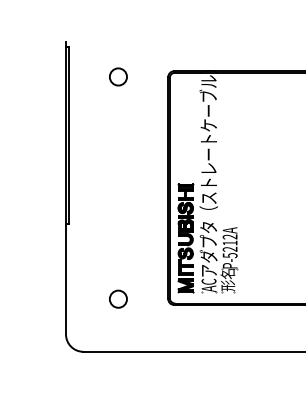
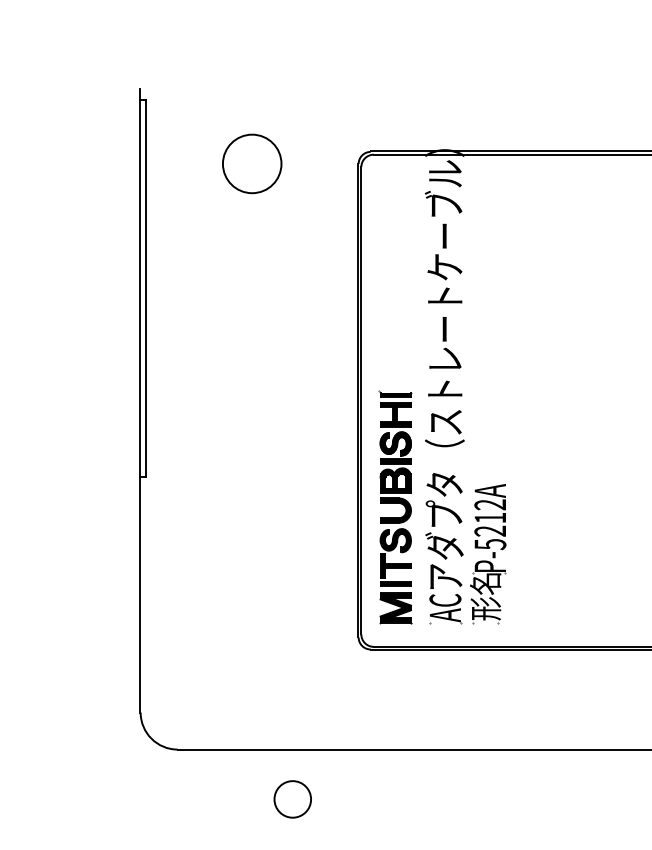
circle: (118, 76) -> (252, 162), size x1.6
circle: (118, 298) -> (292, 797), moved

